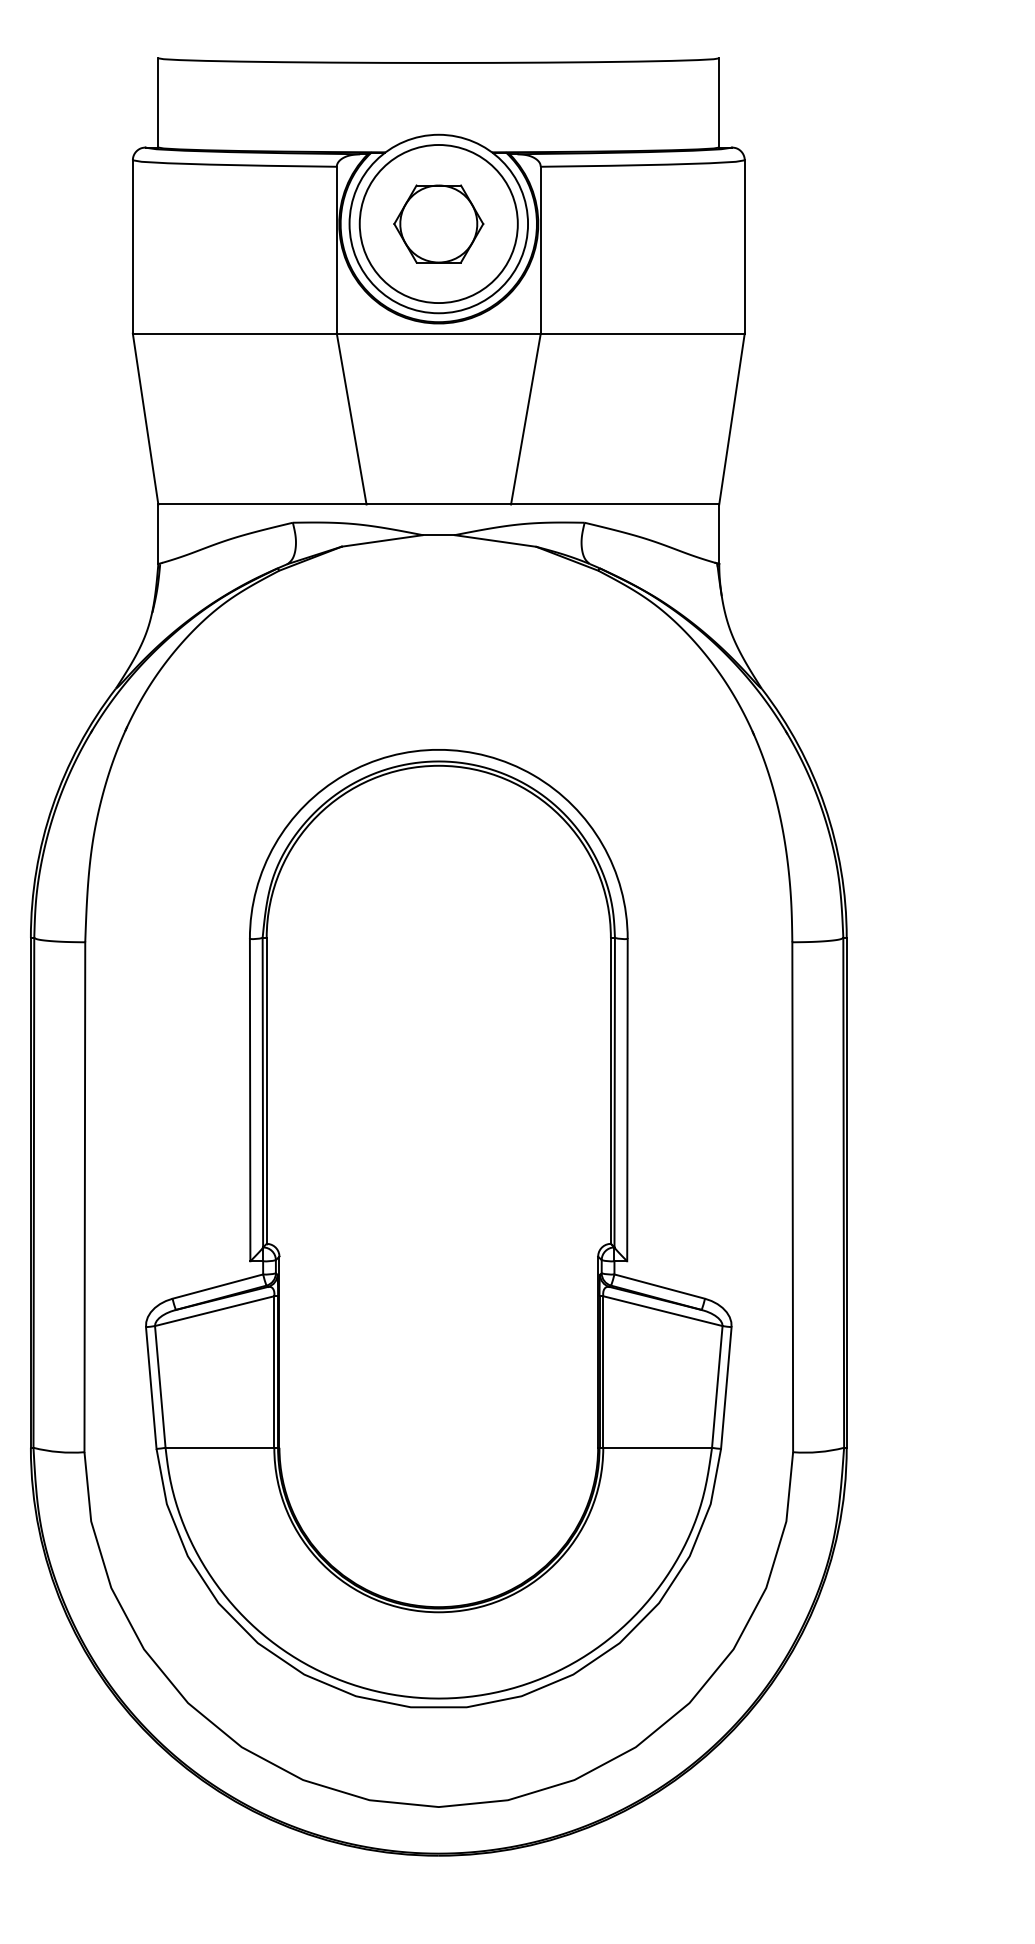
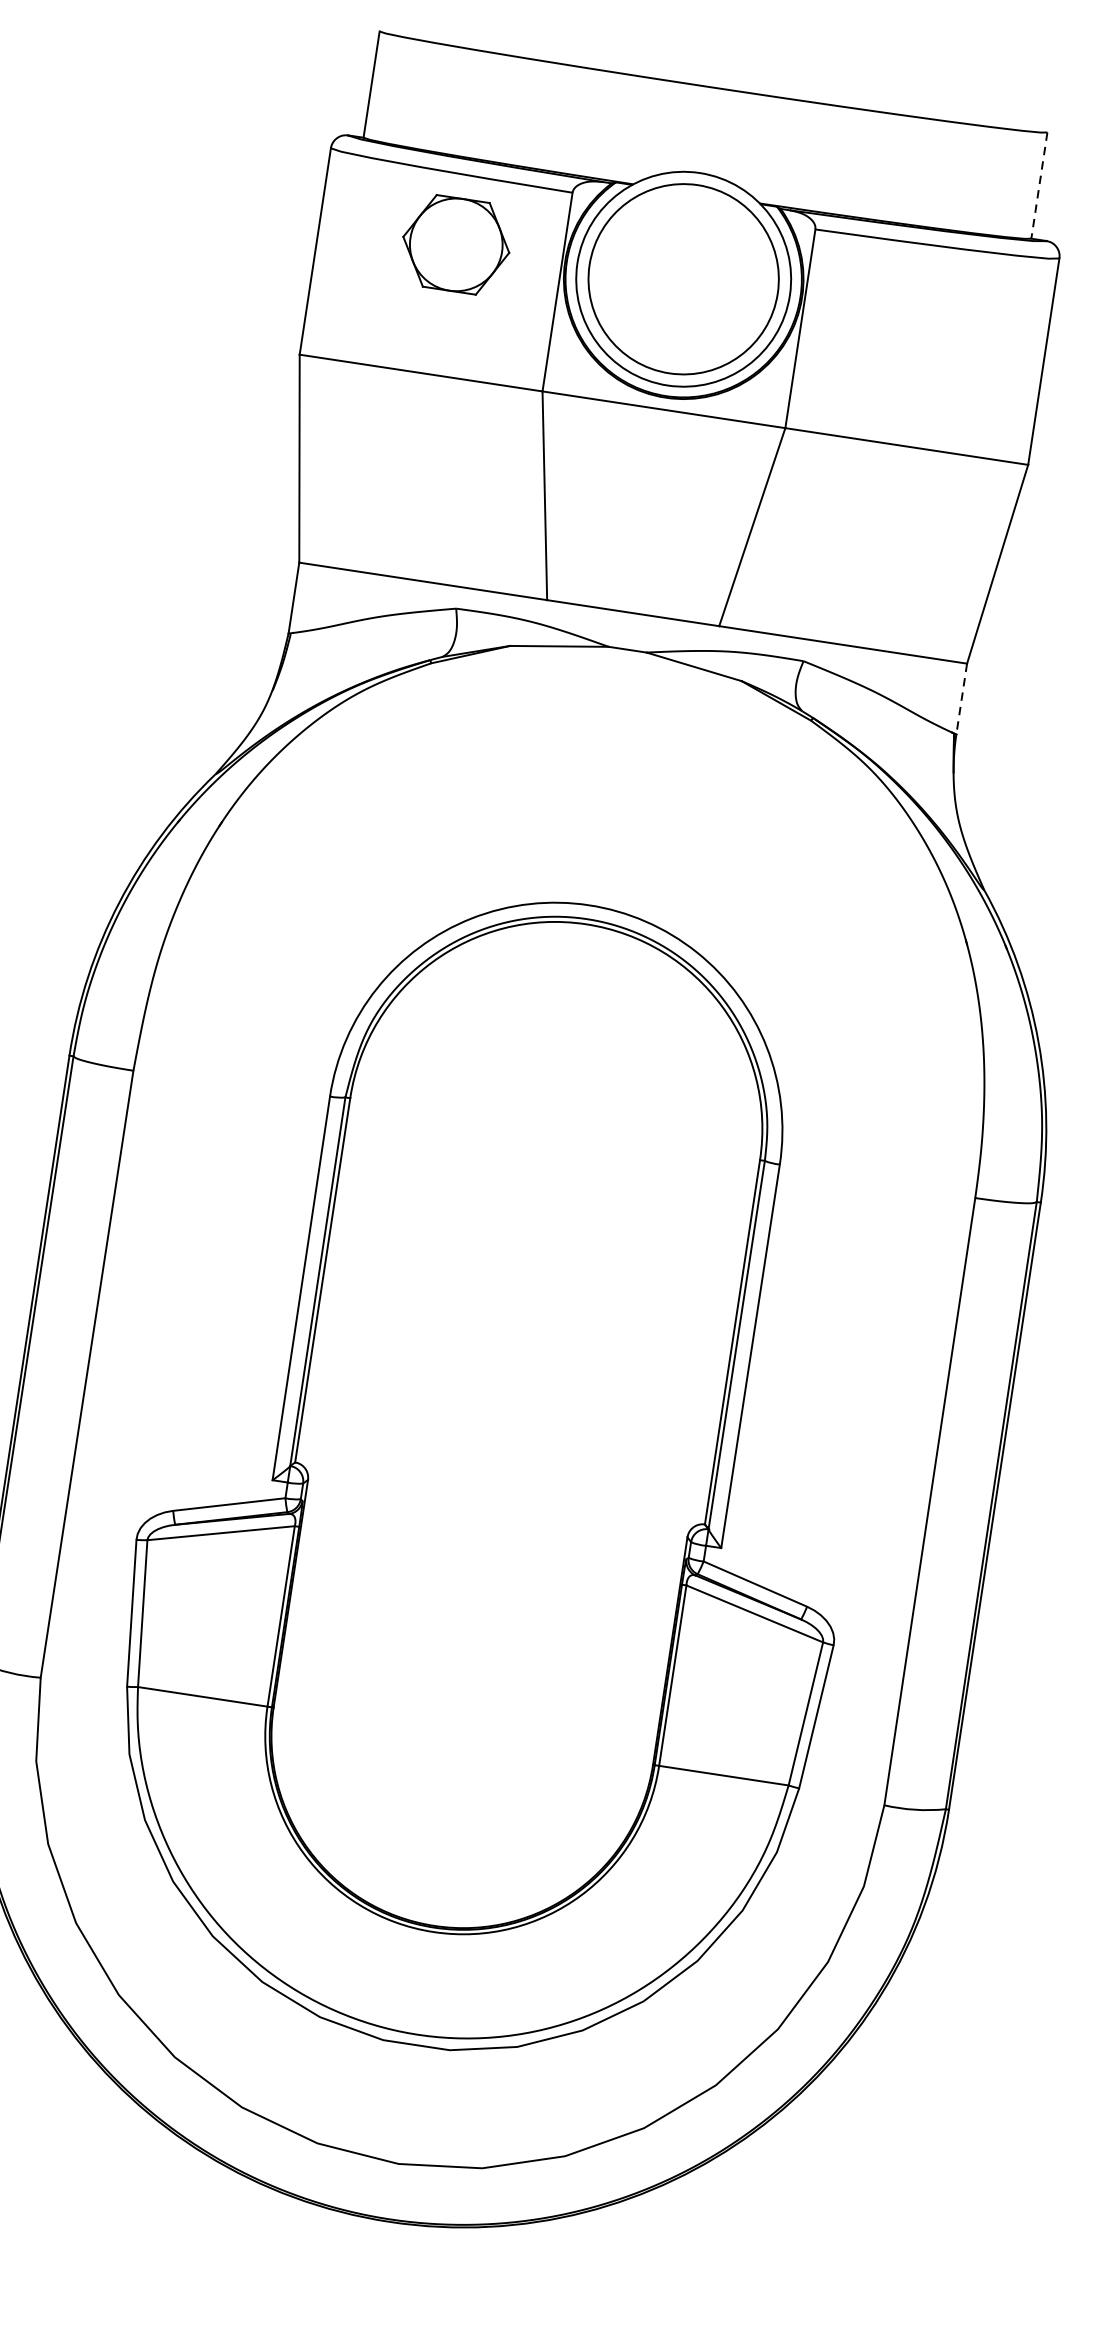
line: (719, 102) -> (1039, 185), solid -> dashed
part: (438, 223) -> (456, 244), moved
line: (719, 534) -> (961, 699), solid -> dashed

